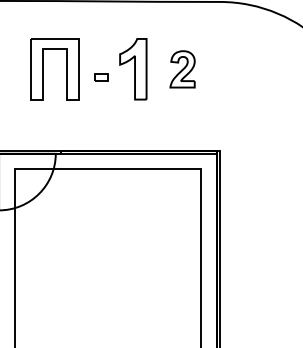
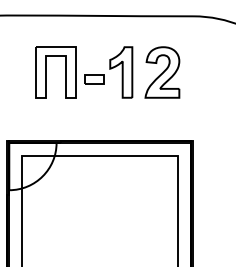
part: (182, 69) -> (162, 72), size x1.67
part: (101, 77) -> (94, 79), size x1.67

